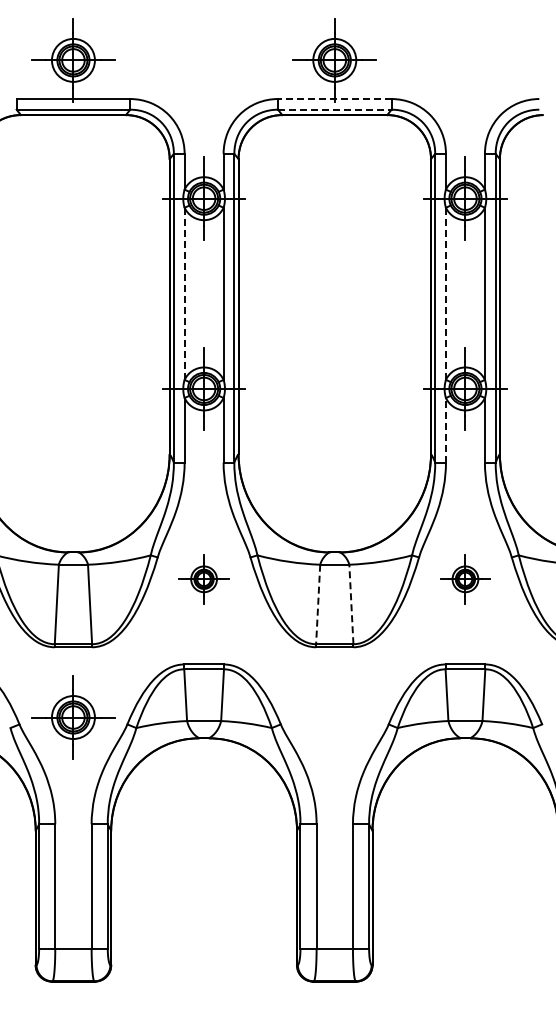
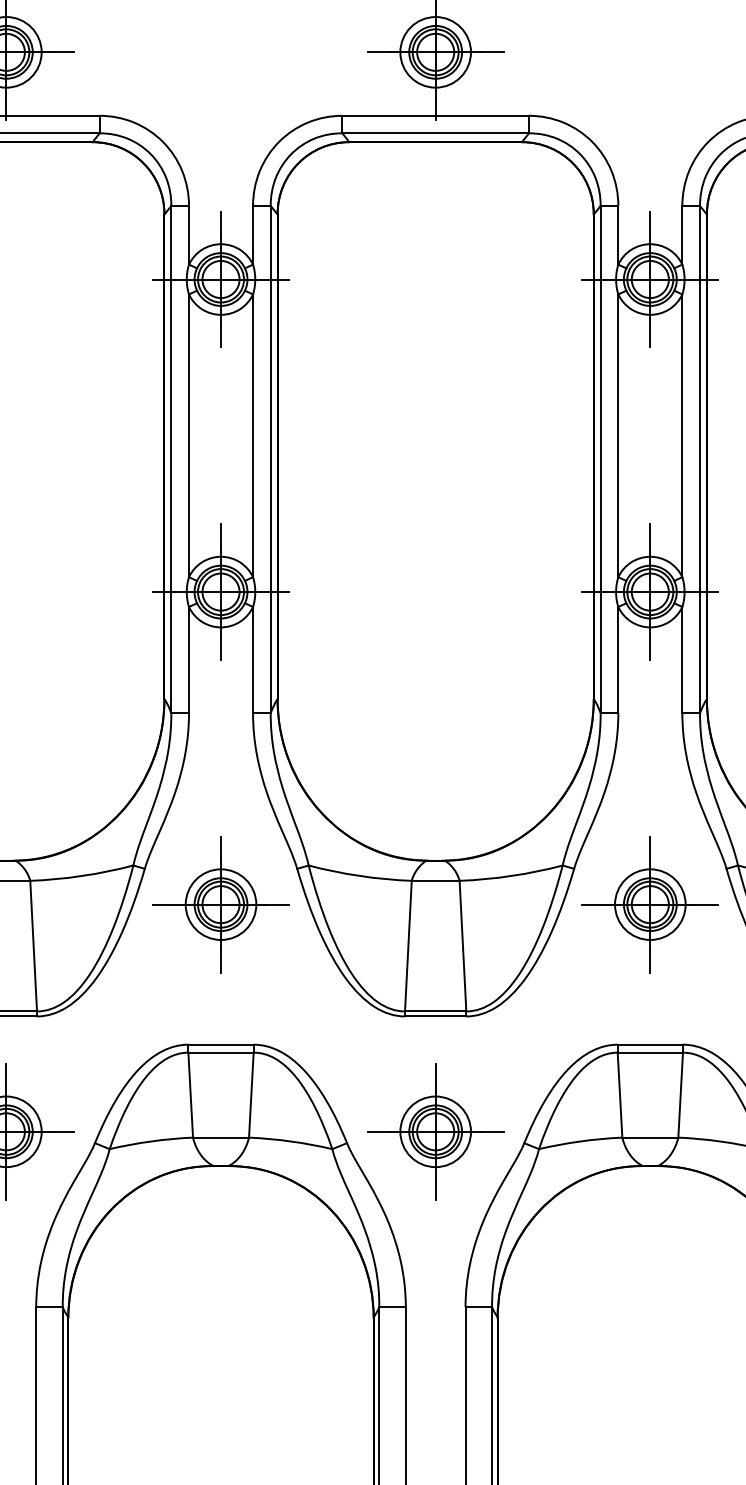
line: (334, 99) -> (435, 116), dashed -> solid
line: (334, 109) -> (435, 132), dashed -> solid
line: (184, 293) -> (188, 435), dashed -> solid
line: (445, 293) -> (617, 435), dashed -> solid
line: (445, 429) -> (617, 658), dashed -> solid
part: (203, 579) -> (220, 905), size x1.67
part: (465, 579) -> (650, 905), size x1.67
line: (318, 604) -> (408, 946), dashed -> solid
line: (351, 604) -> (463, 946), dashed -> solid
part: (334, 717) -> (435, 1131), added

